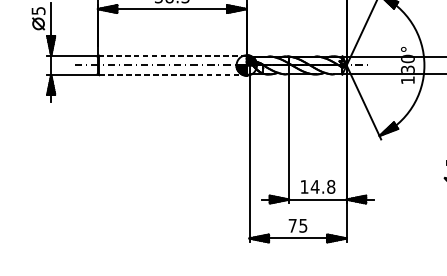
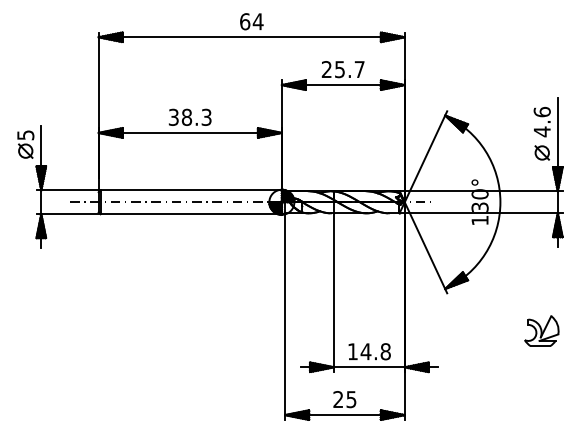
line: (173, 55) -> (191, 190), dashed -> solid
line: (173, 75) -> (191, 214), dashed -> solid
text: (292, 225) -> (338, 399), 75 -> 25

